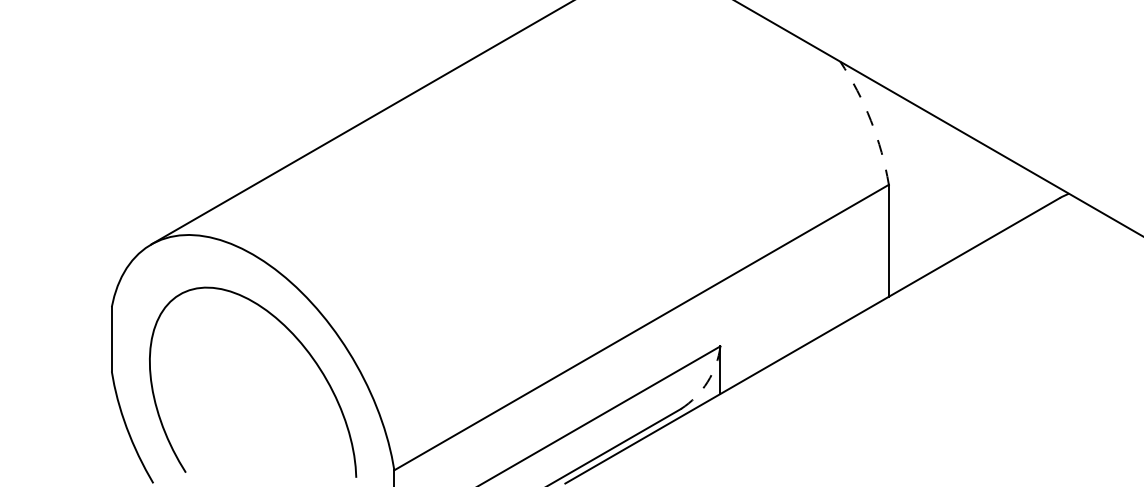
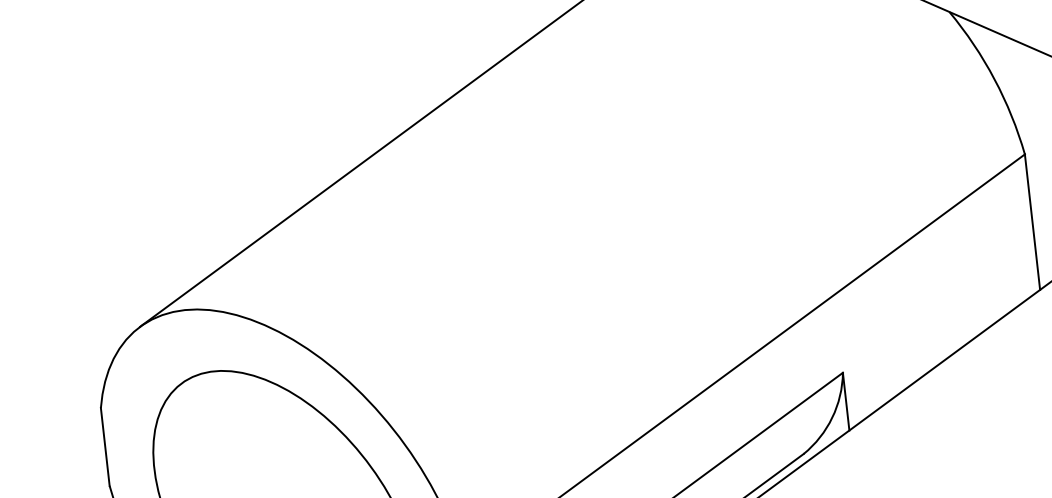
arc: (870, 120) -> (993, 79), dashed -> solid
arc: (707, 382) -> (832, 418), dashed -> solid

